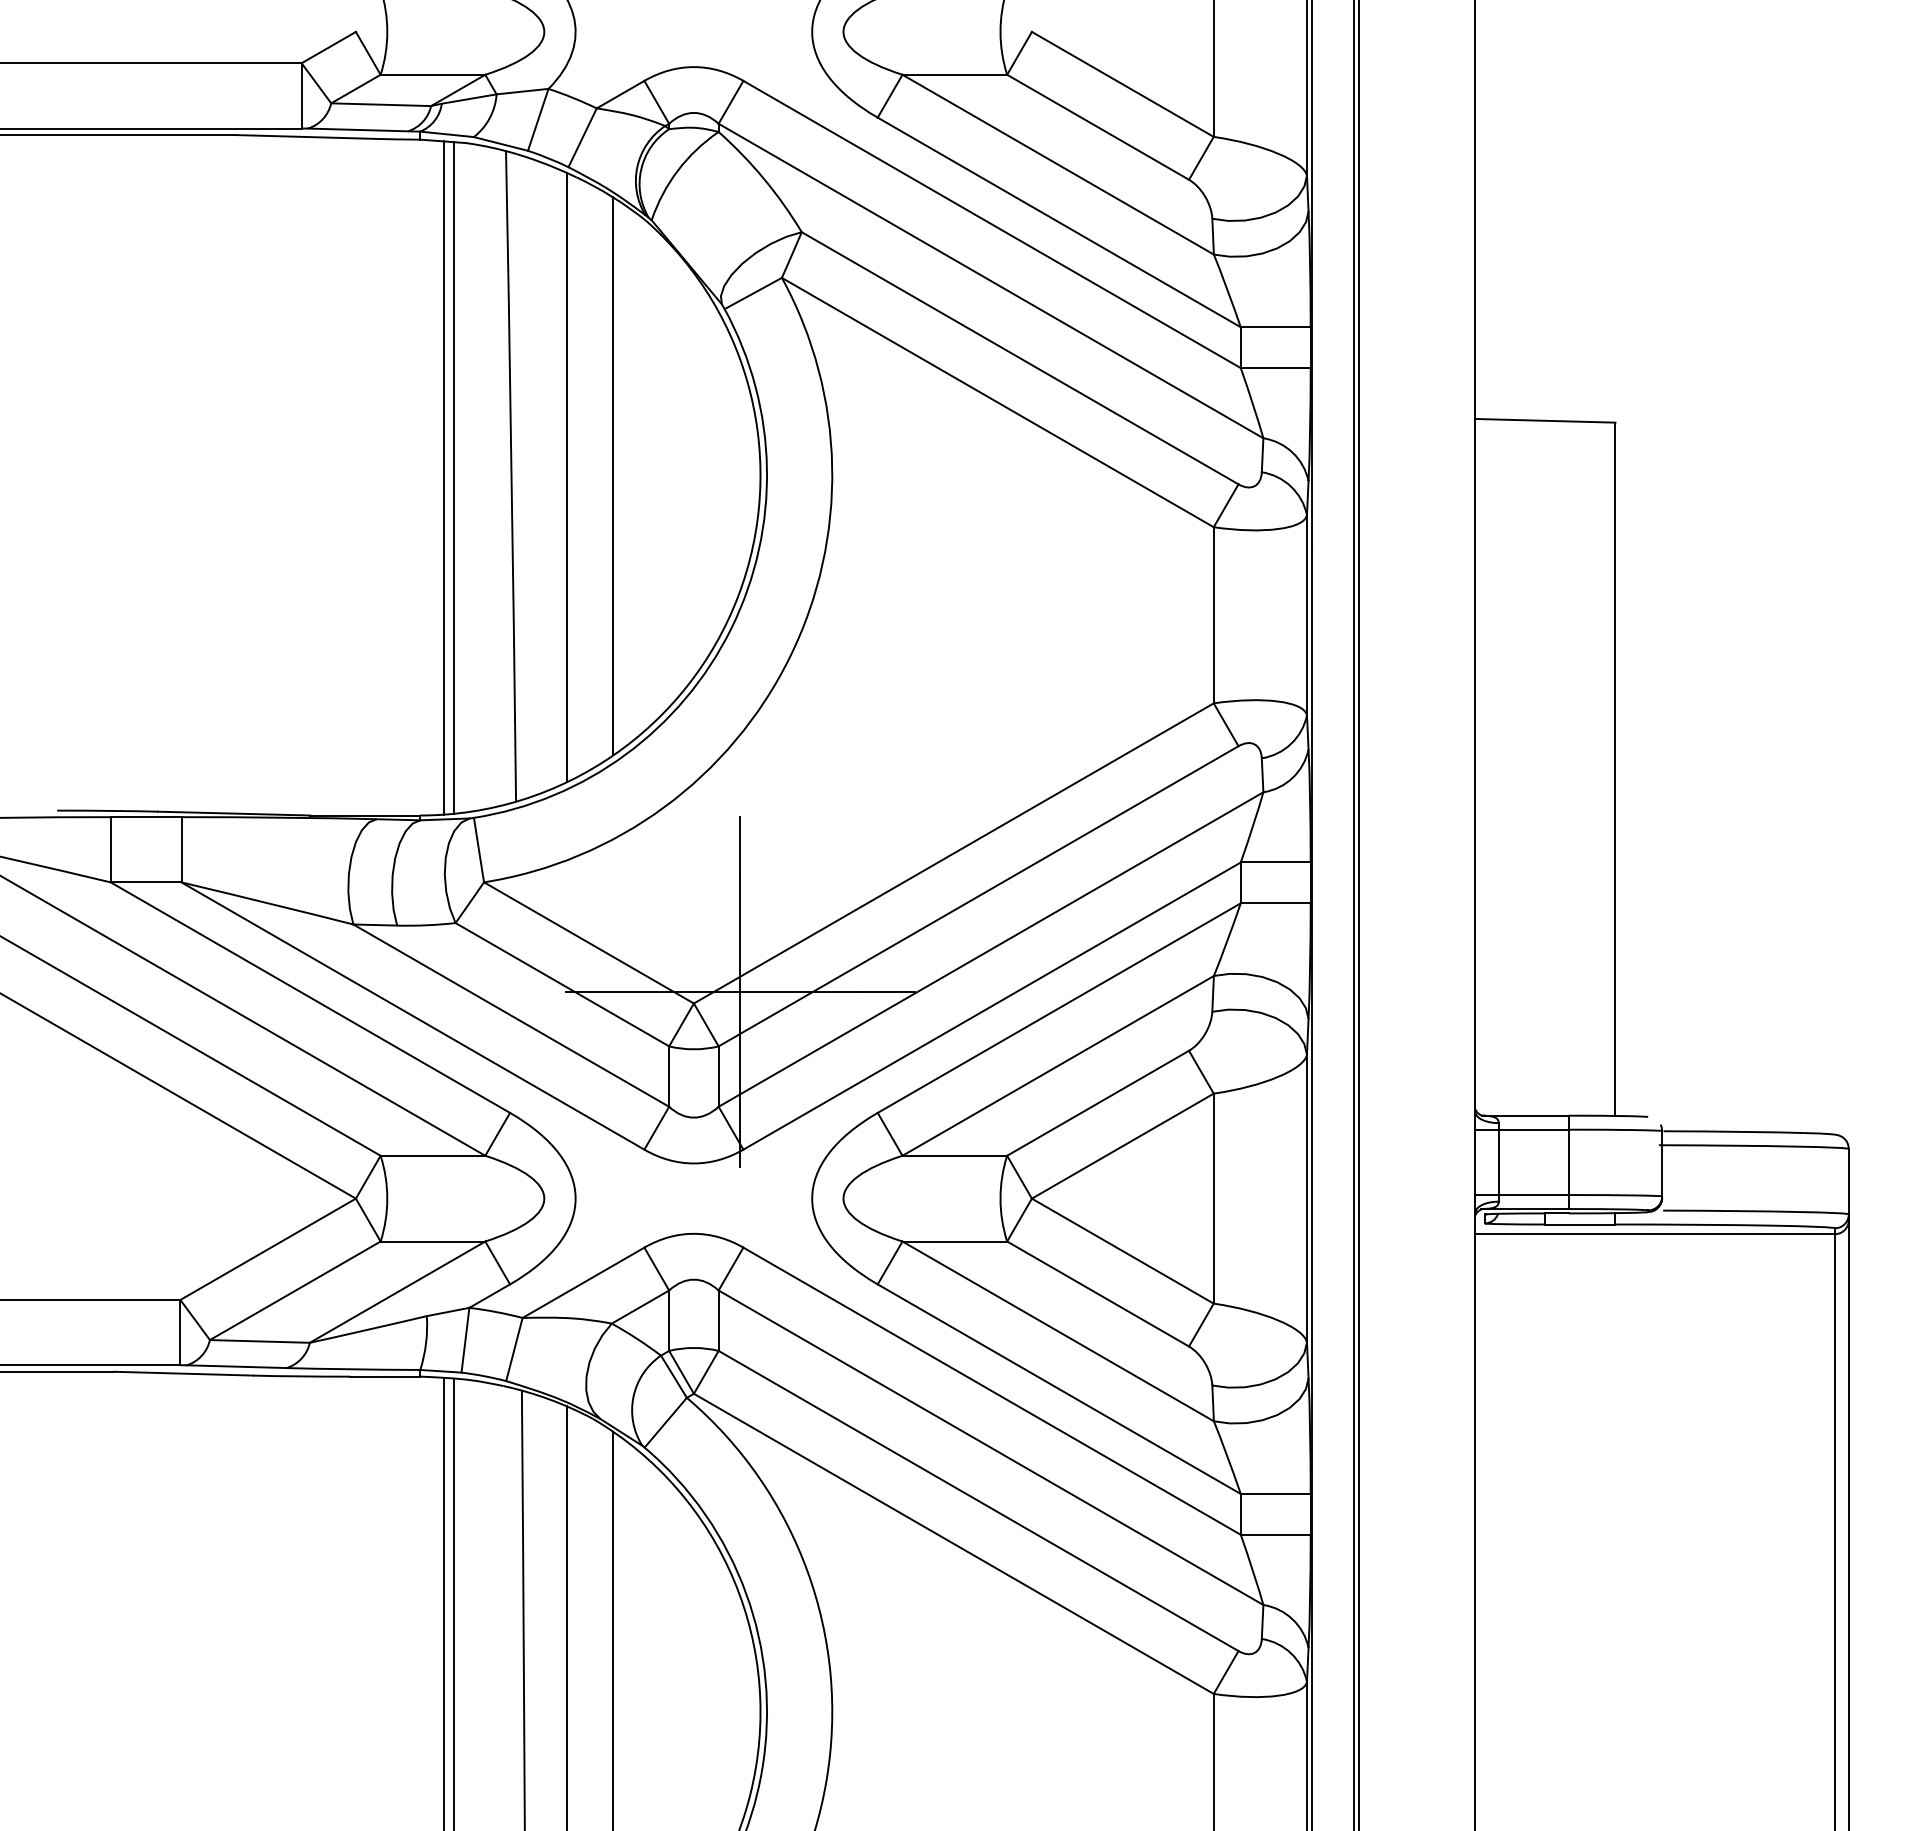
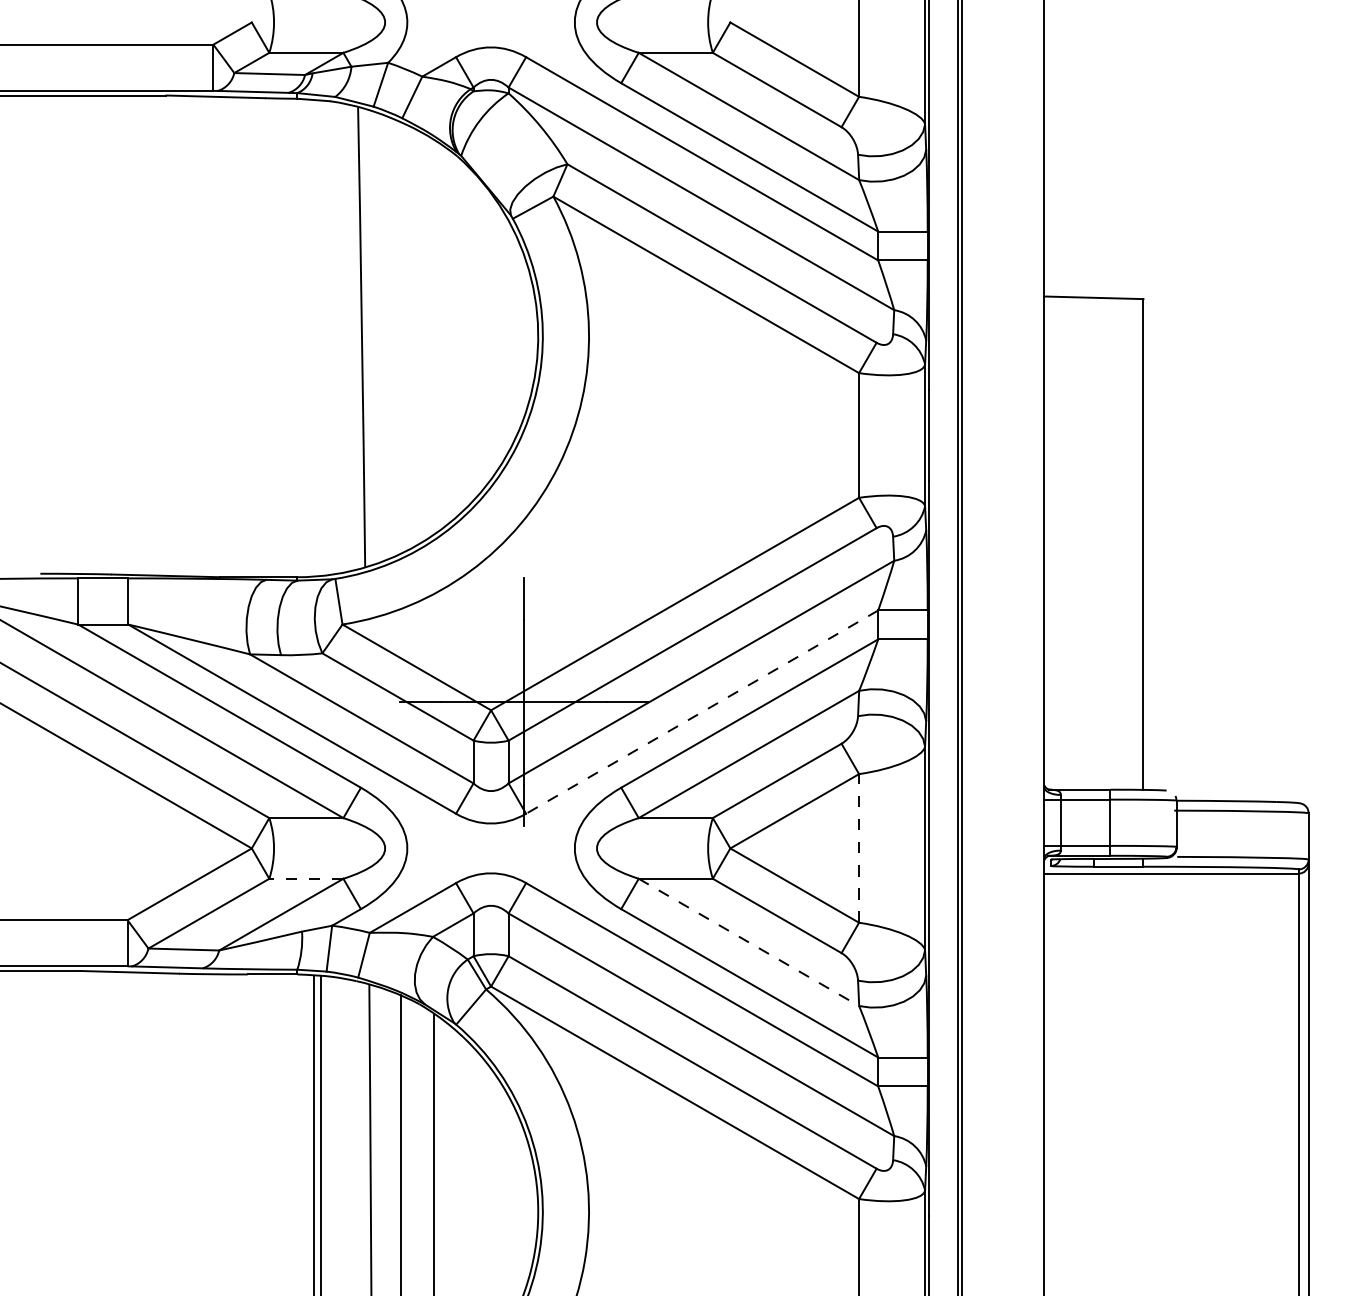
line: (613, 476) -> (434, 337), removed
line: (443, 477) -> (313, 337), removed
line: (453, 477) -> (320, 337), removed
line: (566, 477) -> (400, 337), removed
line: (991, 1006) -> (701, 712), solid -> dashed
line: (1213, 1198) -> (858, 848), solid -> dashed
line: (432, 1241) -> (306, 878), solid -> dashed
line: (1058, 1331) -> (749, 942), solid -> dashed

